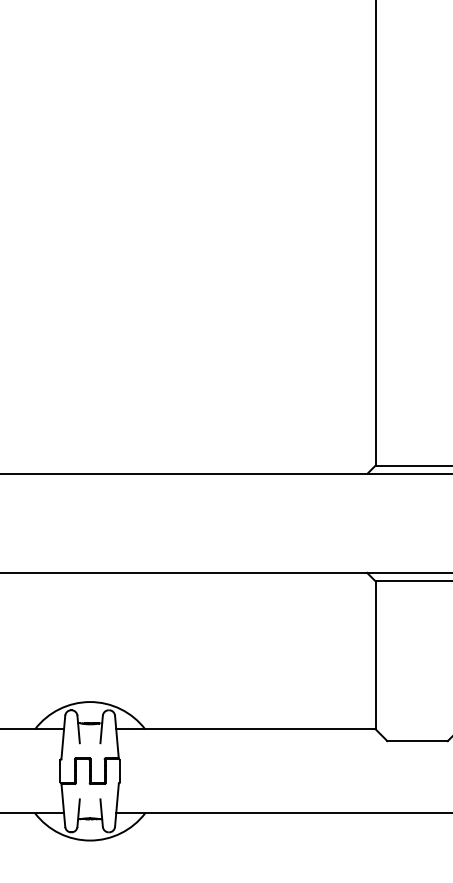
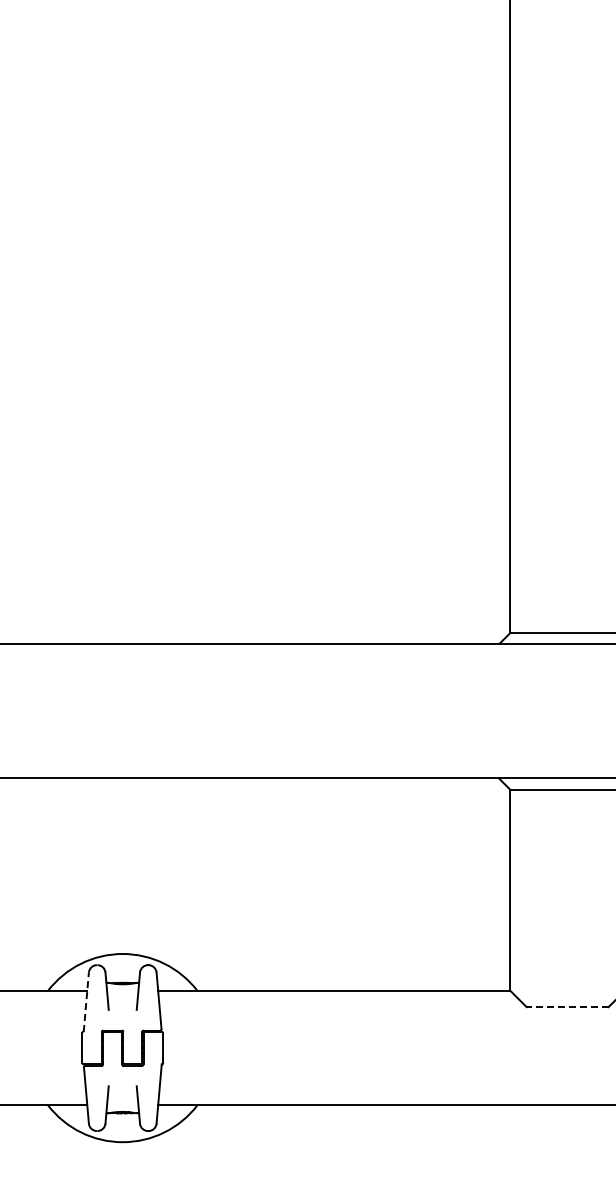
line: (63, 737) -> (86, 1002), solid -> dashed
line: (417, 741) -> (567, 1007), solid -> dashed

